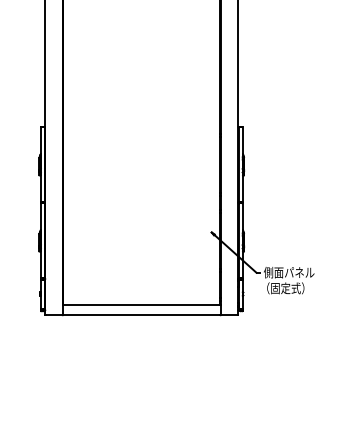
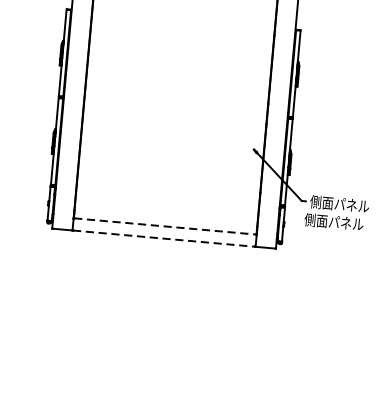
text: (285, 288) -> (333, 222), （固定式） -> 側面パネル
line: (142, 304) -> (166, 226), solid -> dashed
line: (142, 315) -> (164, 238), solid -> dashed

